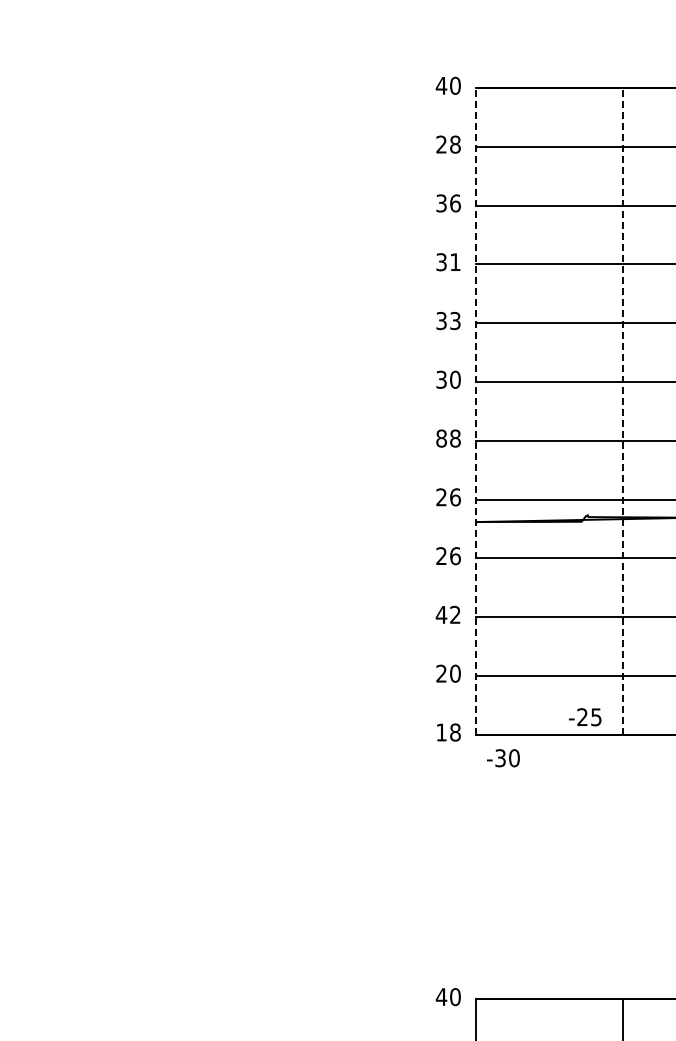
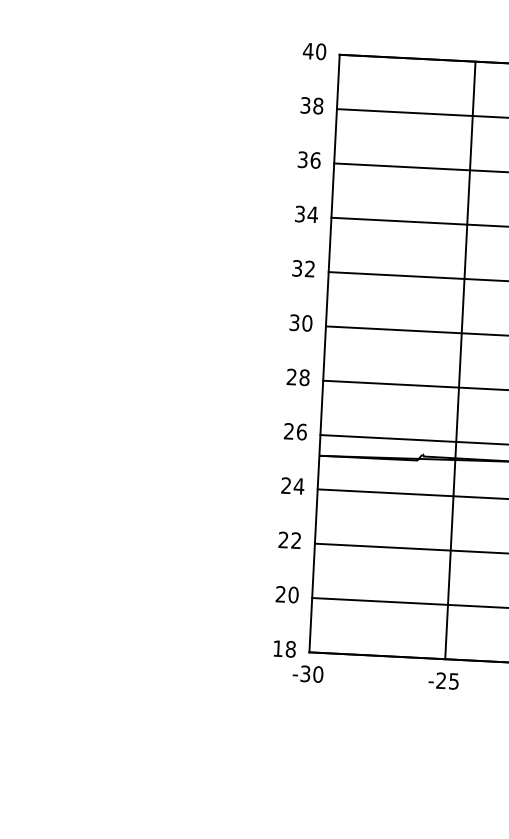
text: (441, 144) -> (305, 105), 28 -> 38
text: (455, 261) -> (312, 214), 31 -> 34
text: (455, 321) -> (310, 269), 33 -> 32
line: (475, 410) -> (324, 352), dashed -> solid
line: (622, 410) -> (460, 359), dashed -> solid
text: (441, 438) -> (291, 377), 88 -> 28
text: (455, 556) -> (299, 486), 26 -> 24
text: (441, 614) -> (283, 539), 42 -> 22
text: (585, 717) -> (444, 681), moved
text: (503, 758) -> (308, 674), moved

